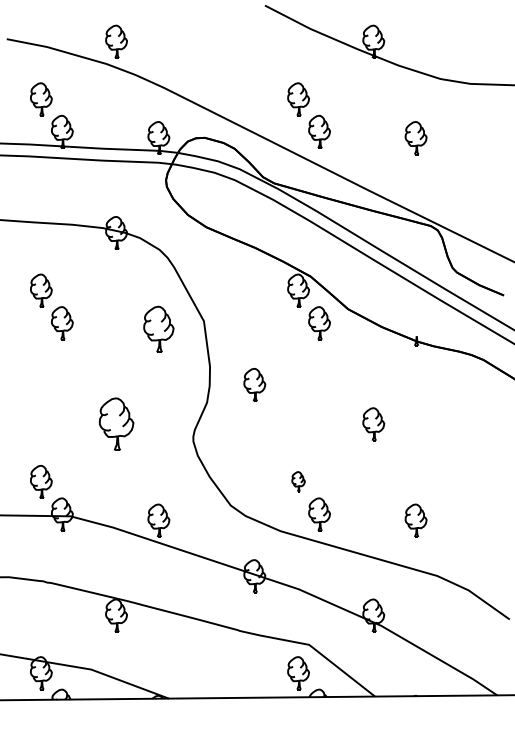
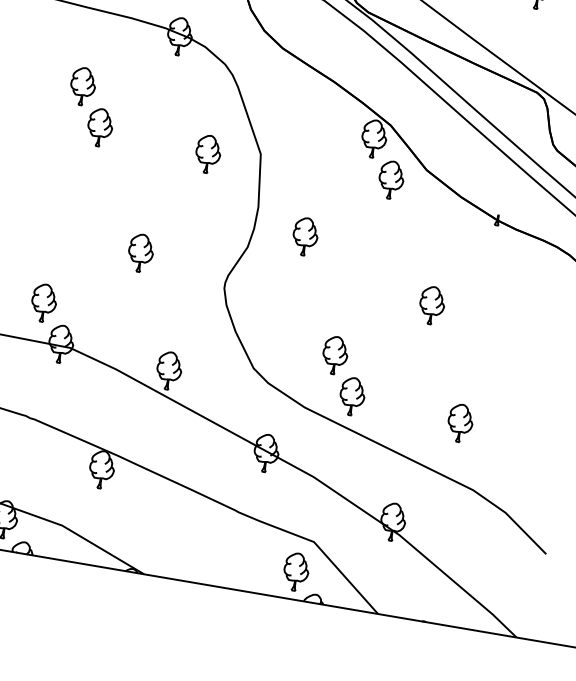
part: (158, 329) -> (207, 154), size x0.71
part: (116, 424) -> (140, 253), size x0.62
part: (298, 481) -> (335, 354), size x1.67

